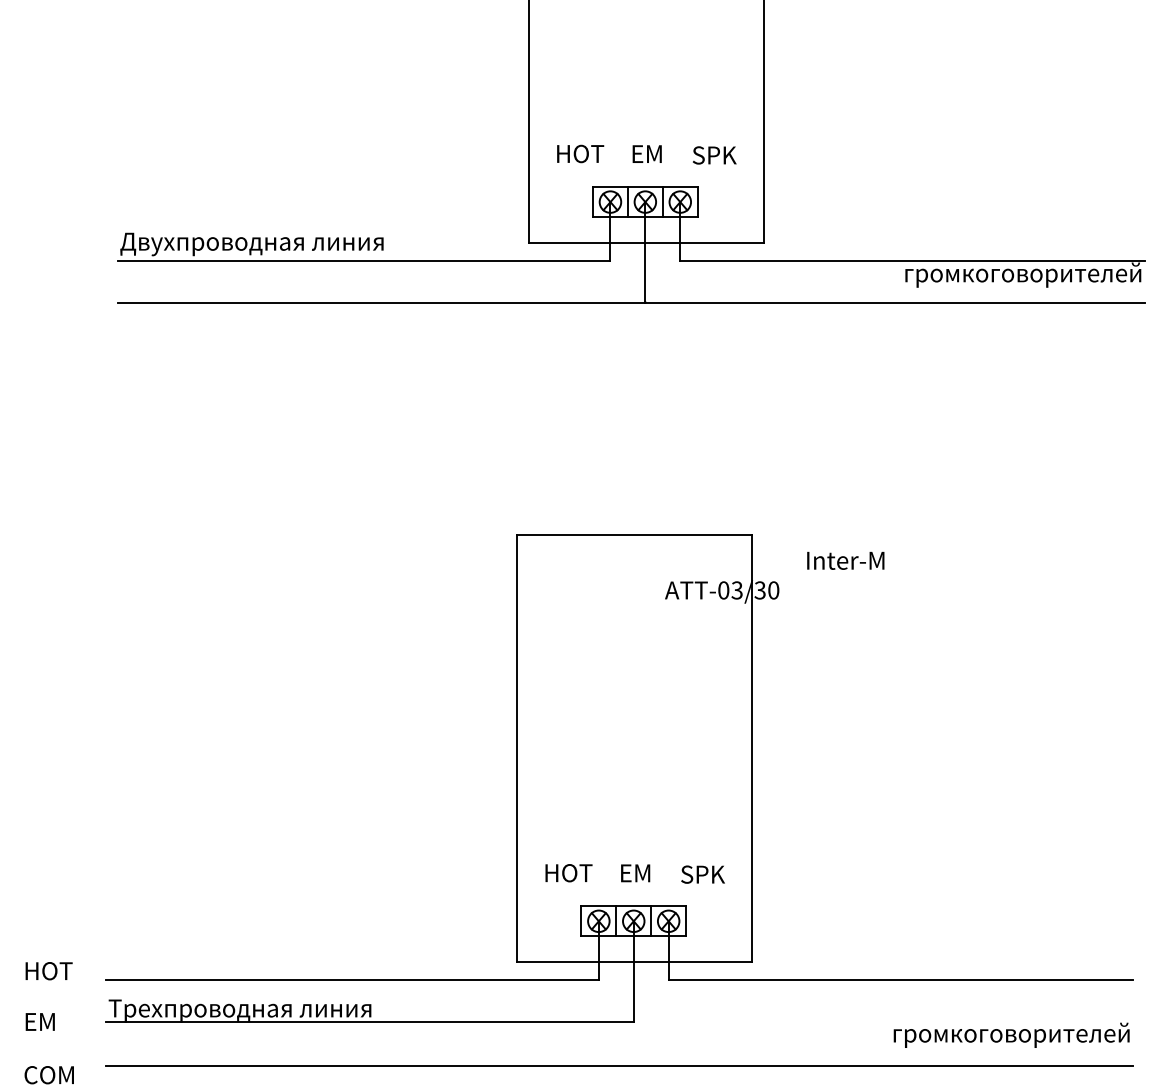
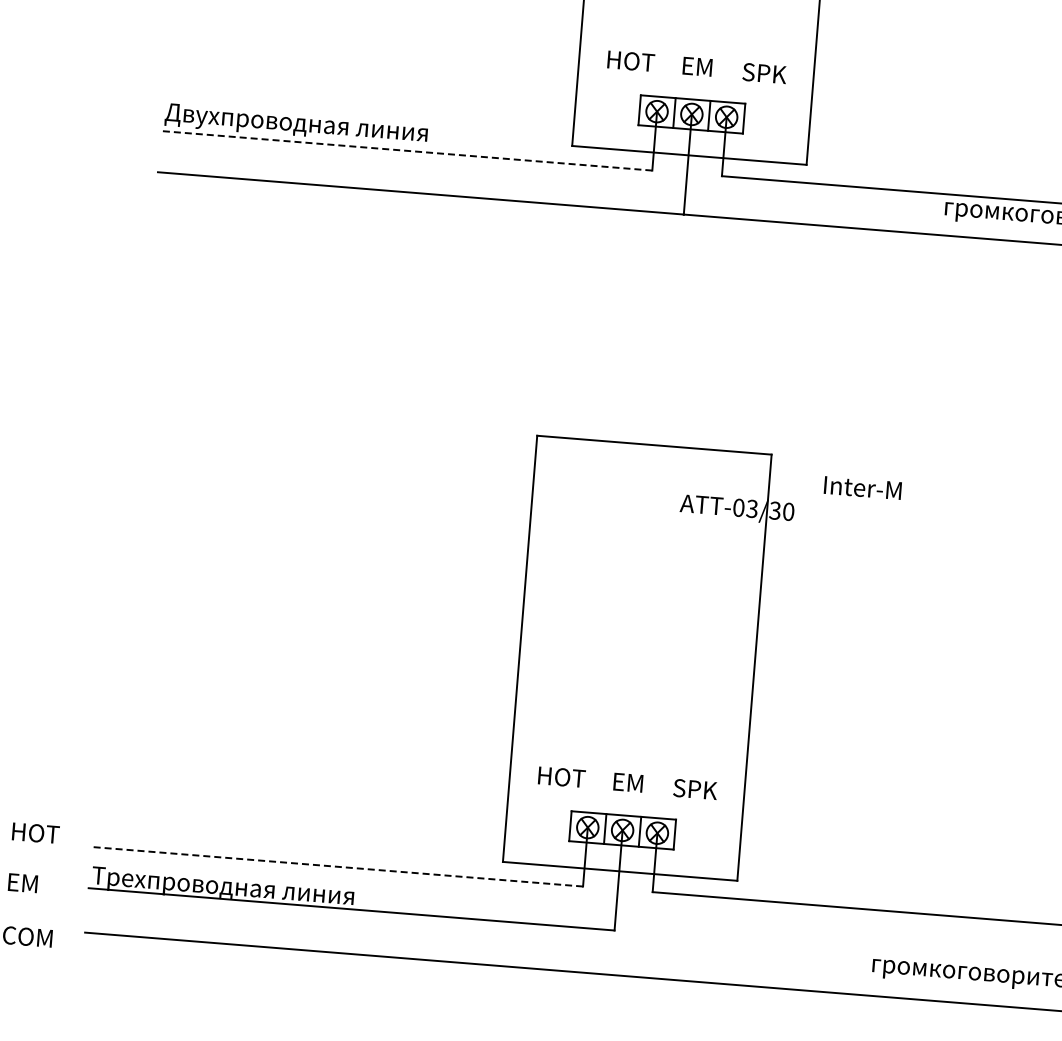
line: (363, 261) -> (406, 151), solid -> dashed
line: (352, 980) -> (337, 866), solid -> dashed

